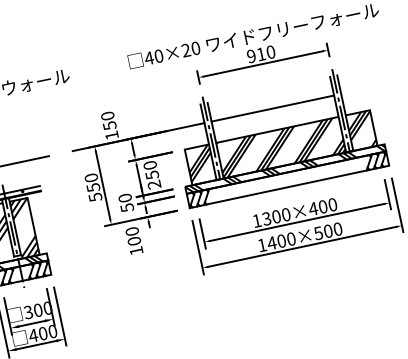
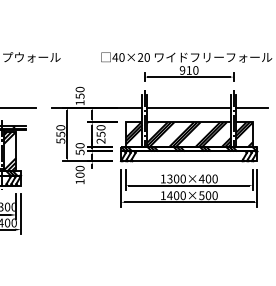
line: (363, 89) -> (251, 107), added

